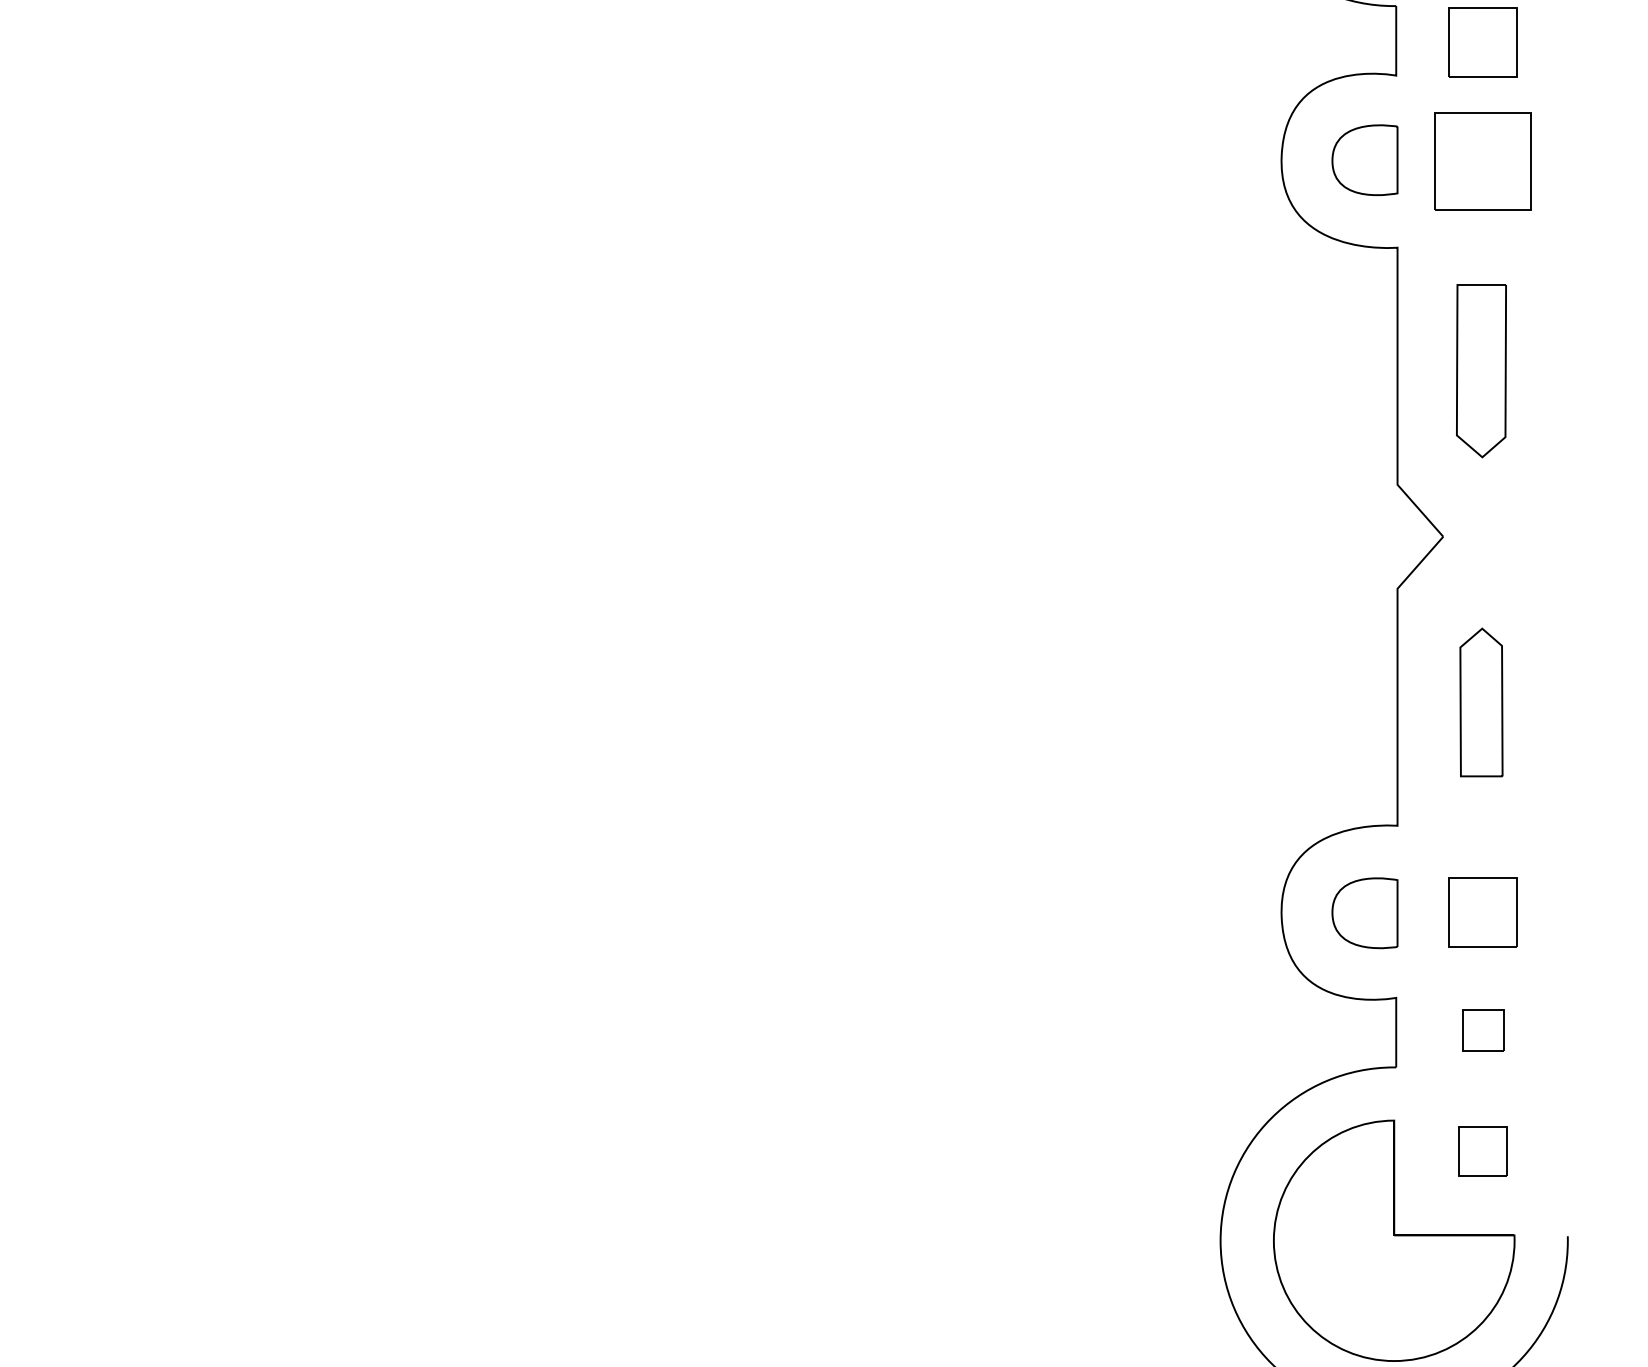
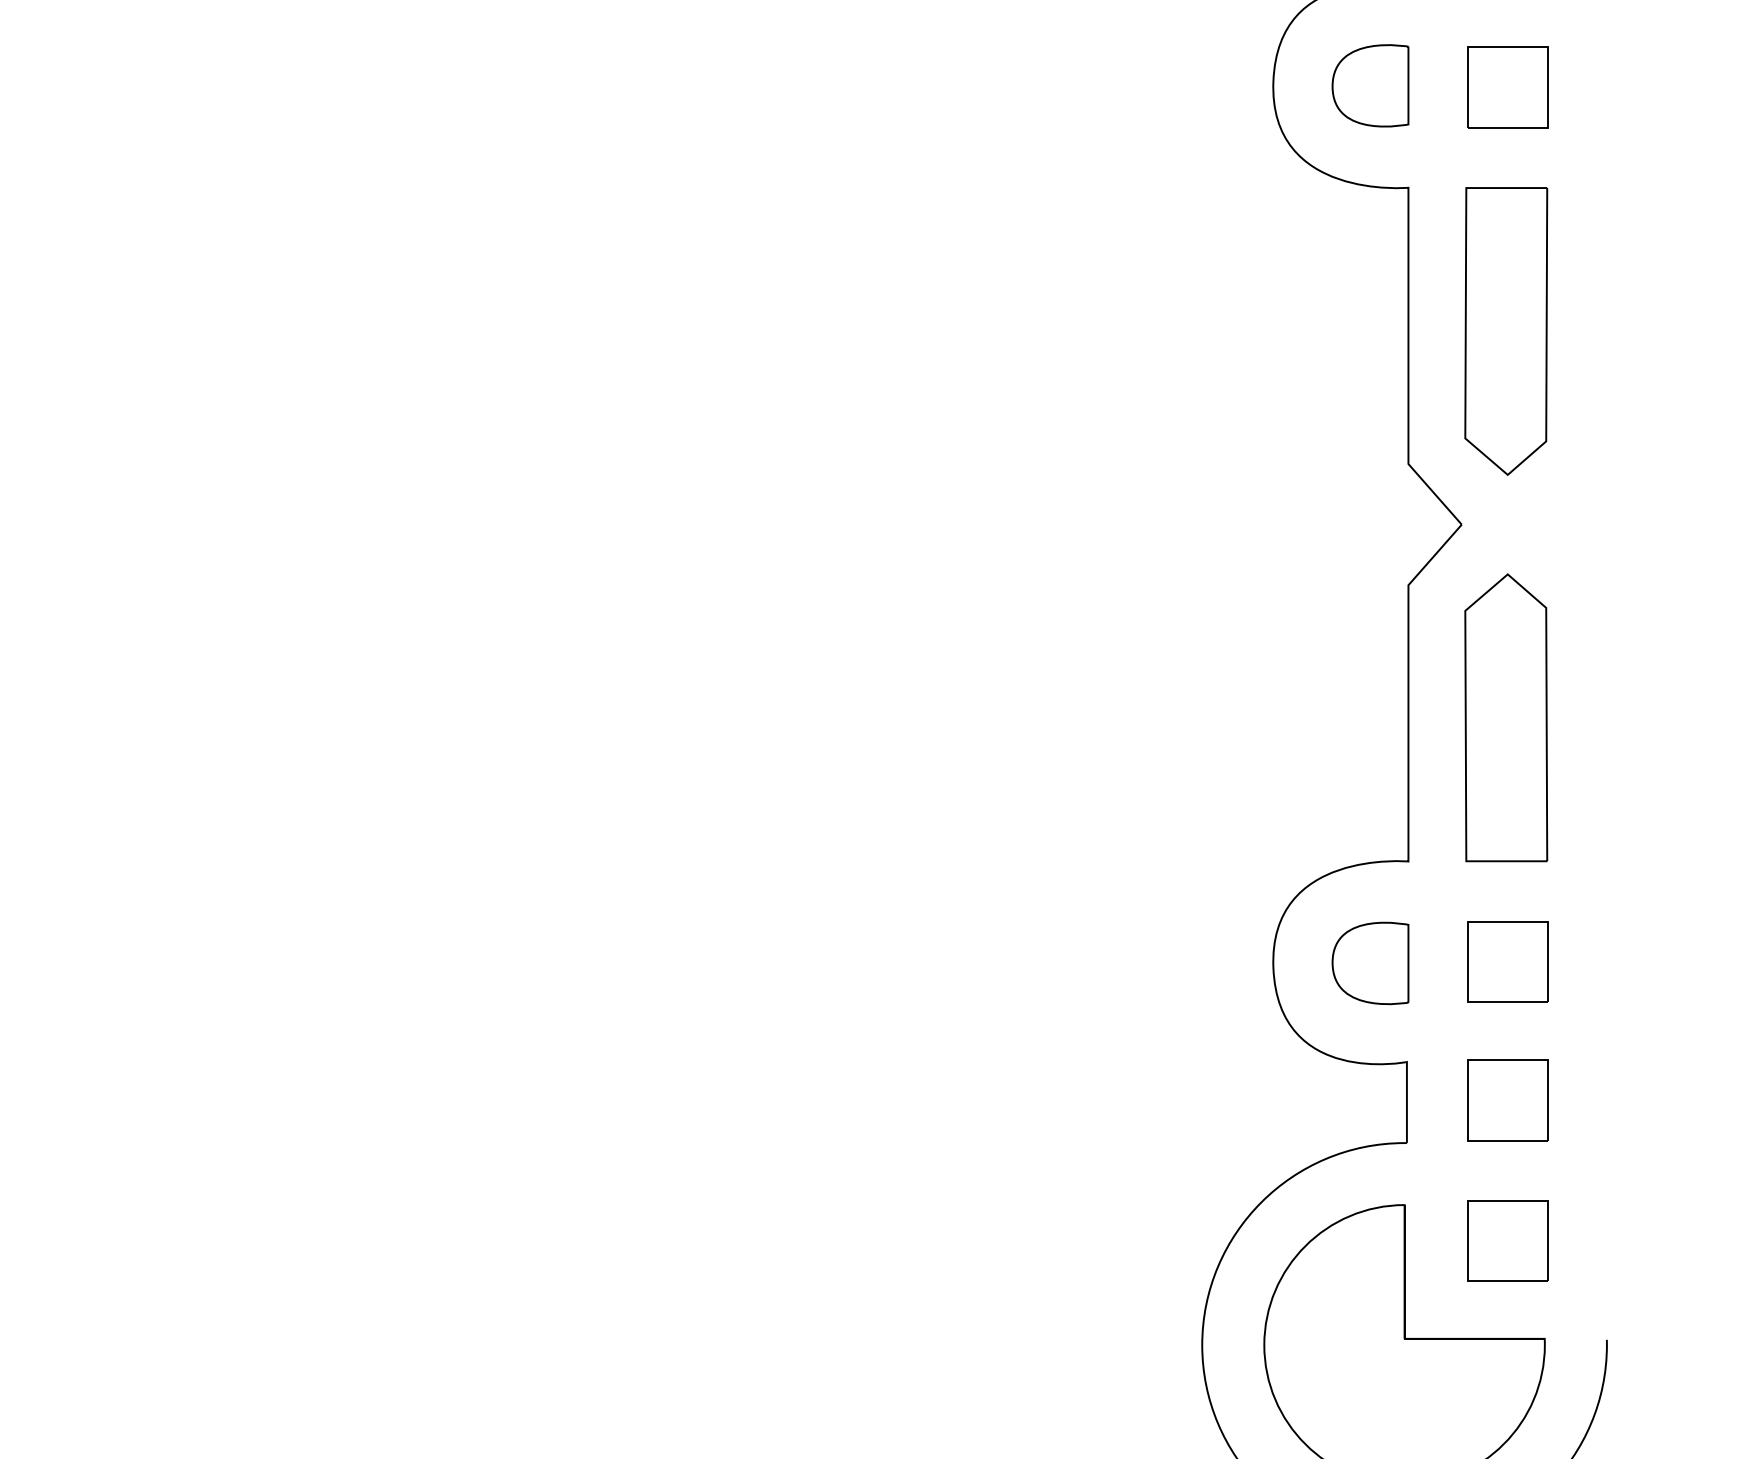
part: (1482, 161) -> (1507, 87), size x0.71
part: (1481, 371) -> (1506, 332), size x1.43
part: (1481, 702) -> (1506, 717), size x1.67
part: (1482, 1030) -> (1507, 1100), size x1.67
part: (1482, 1151) -> (1507, 1241), size x1.43

